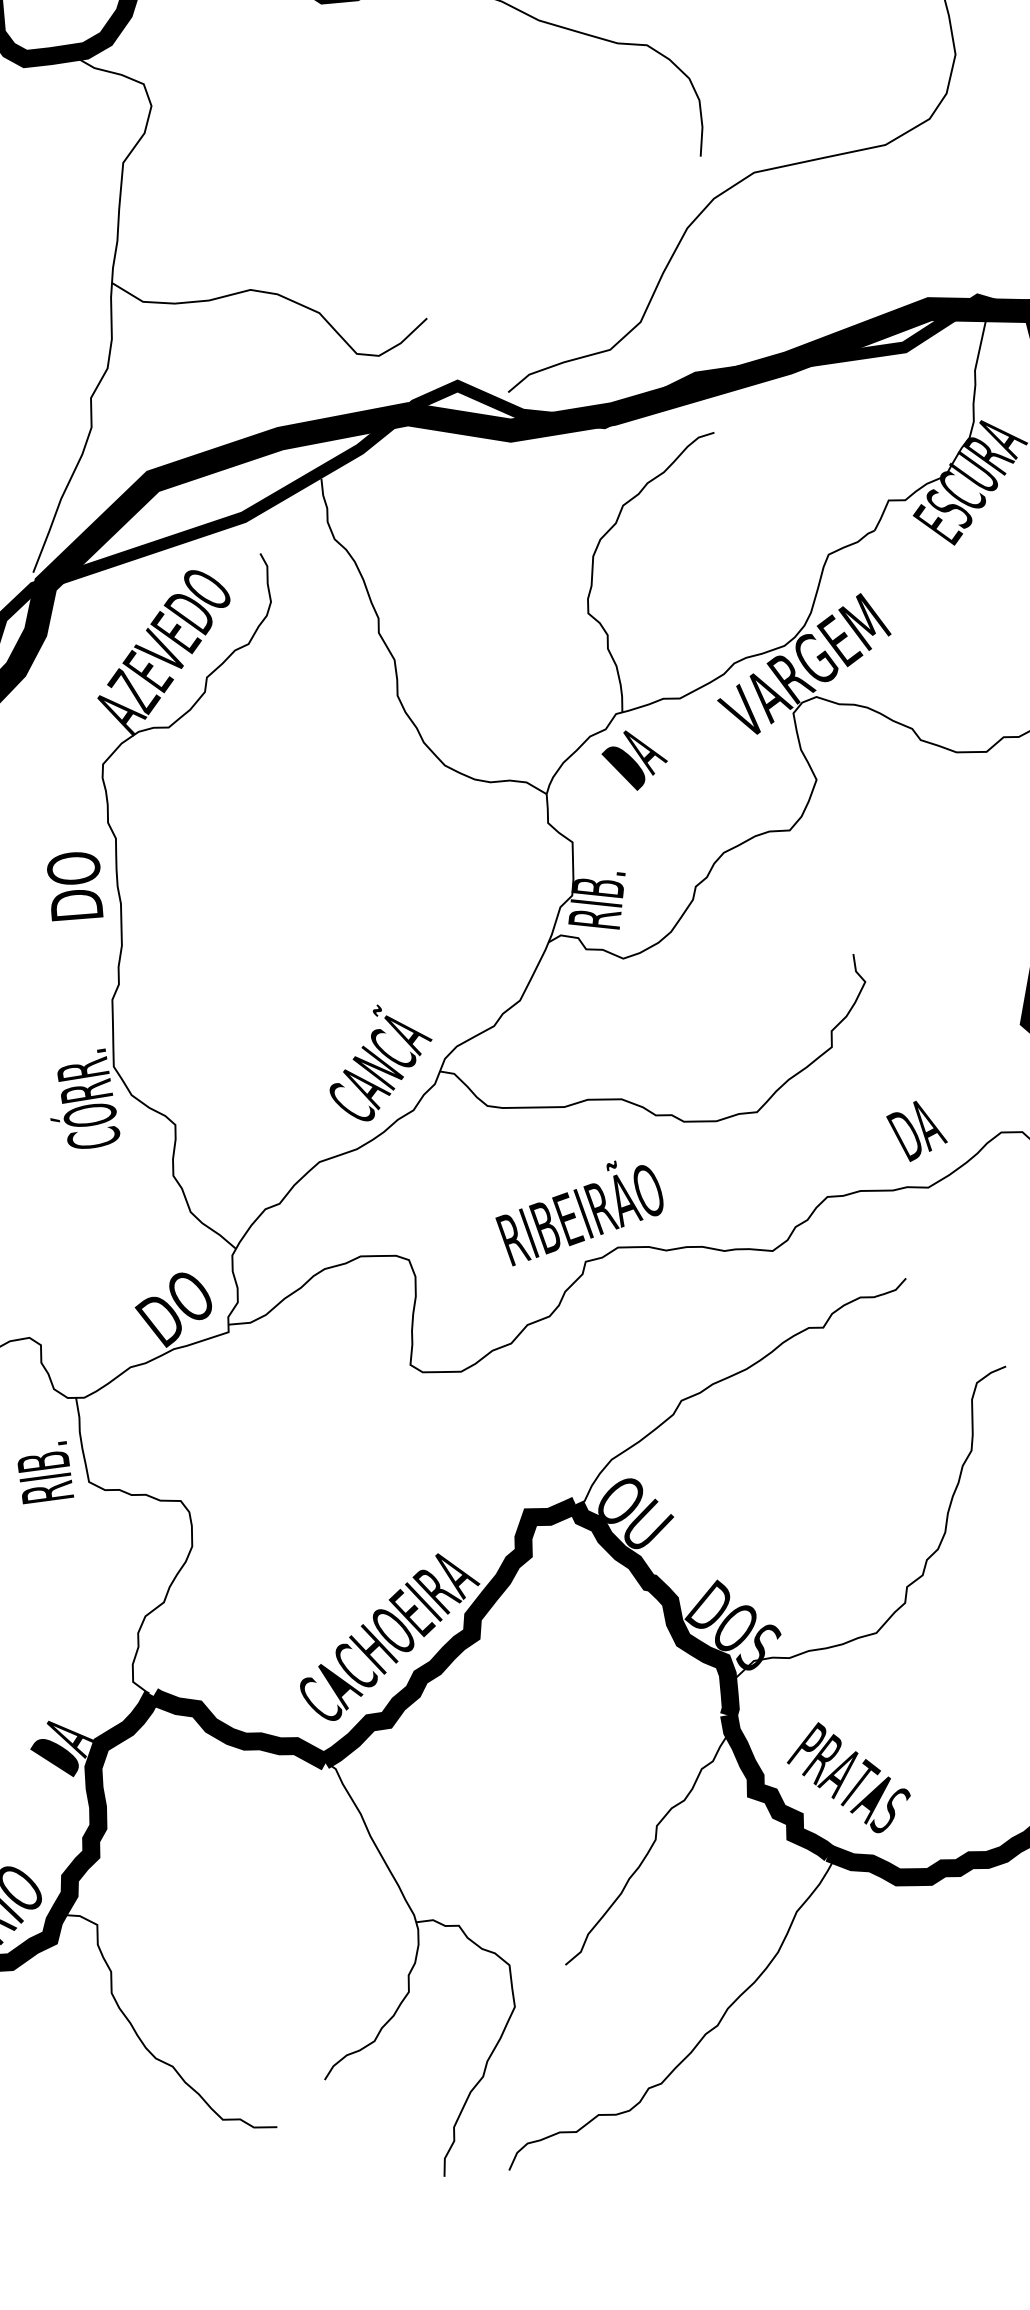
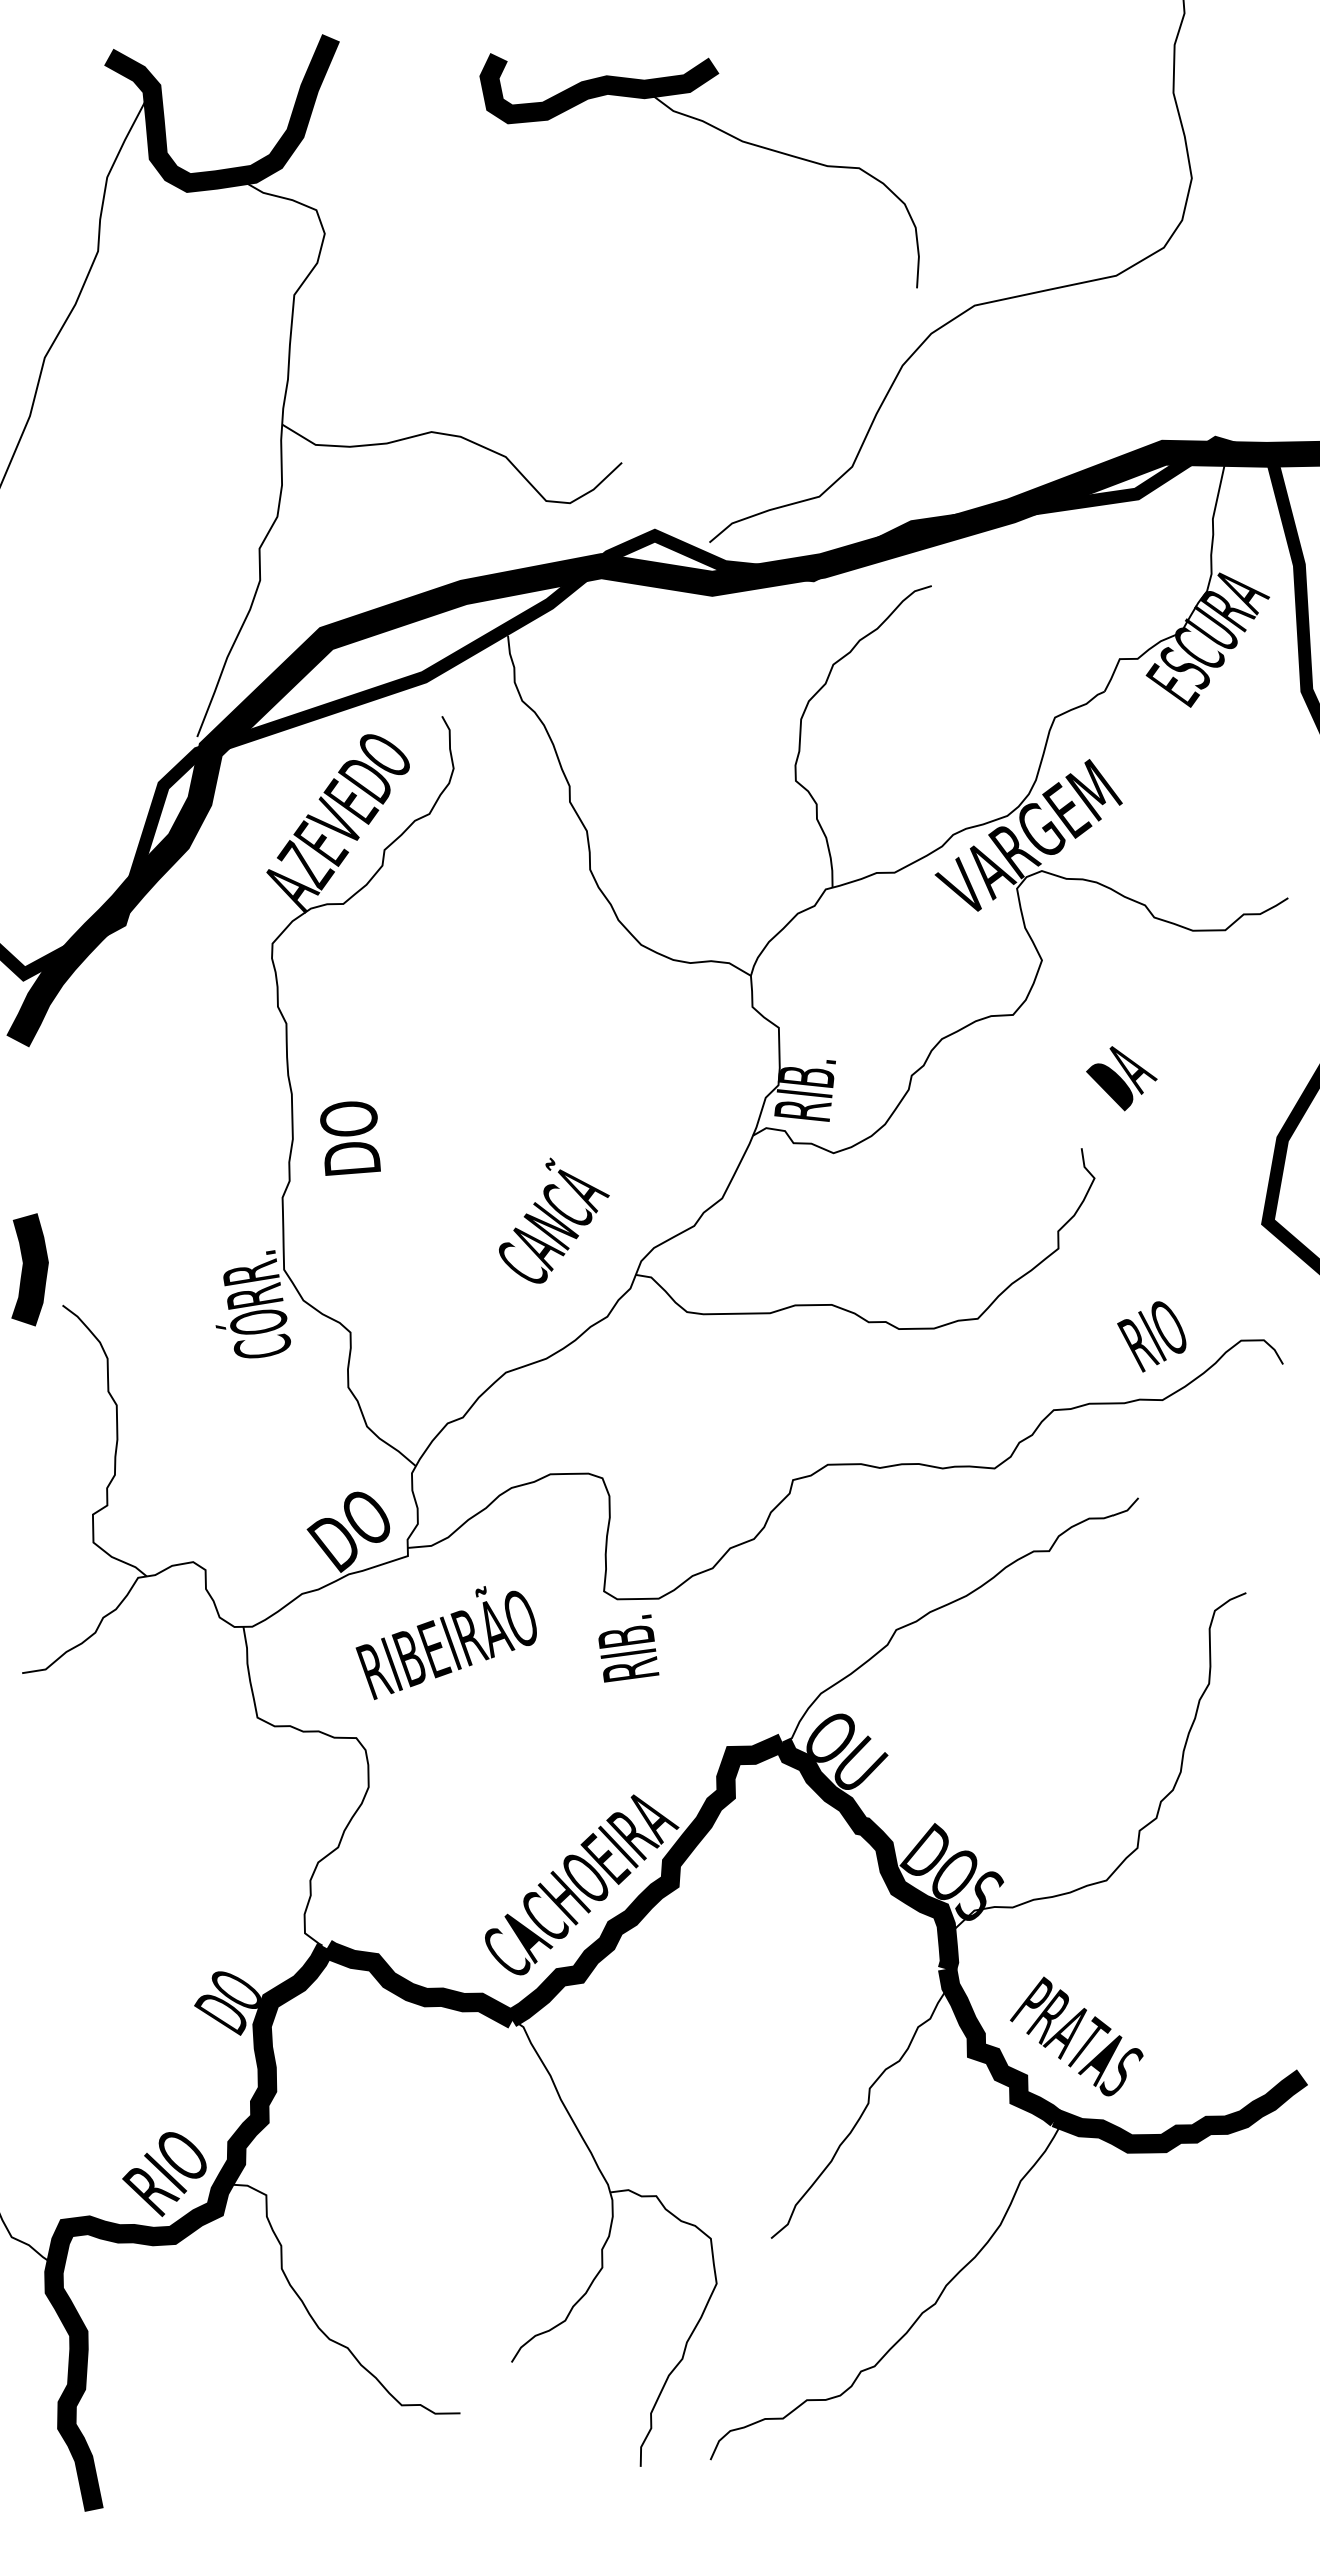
text: (634, 760) -> (1121, 1078), moved
text: (75, 886) -> (350, 1138), moved
text: (381, 1062) -> (554, 1220), moved
text: (922, 1127) -> (1156, 1335), DA -> RIO
text: (578, 1213) -> (445, 1642), moved
text: (45, 1472) -> (628, 1648), moved
text: (65, 1744) -> (231, 2000), DA -> DO

